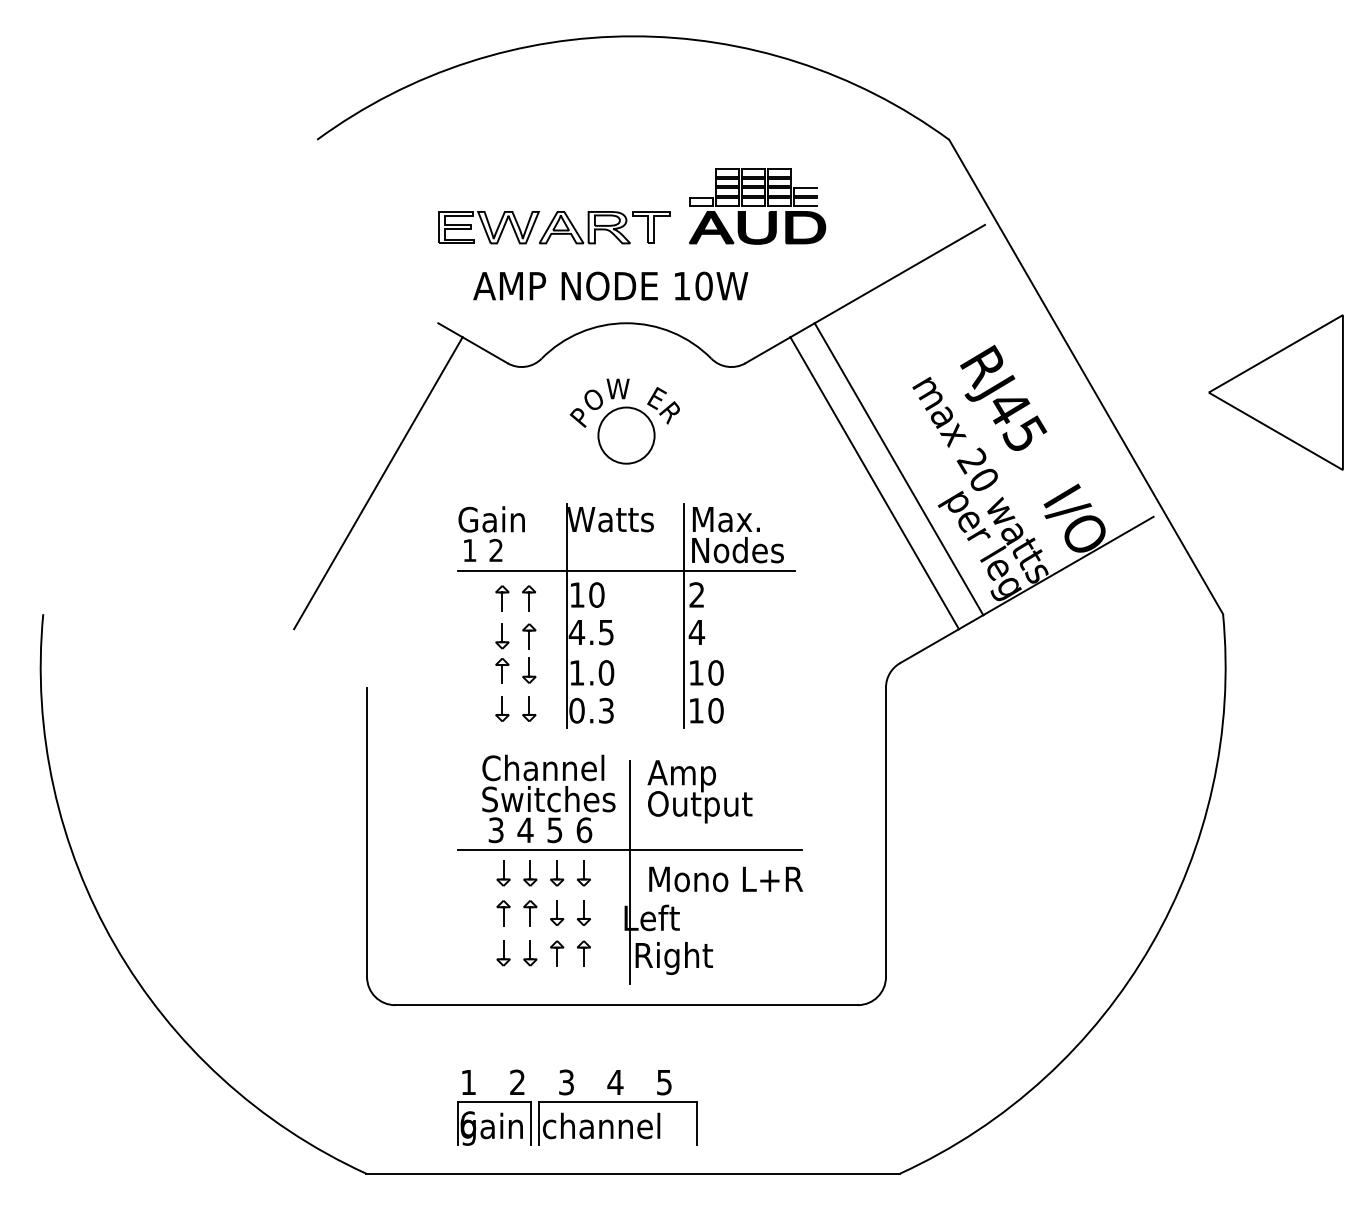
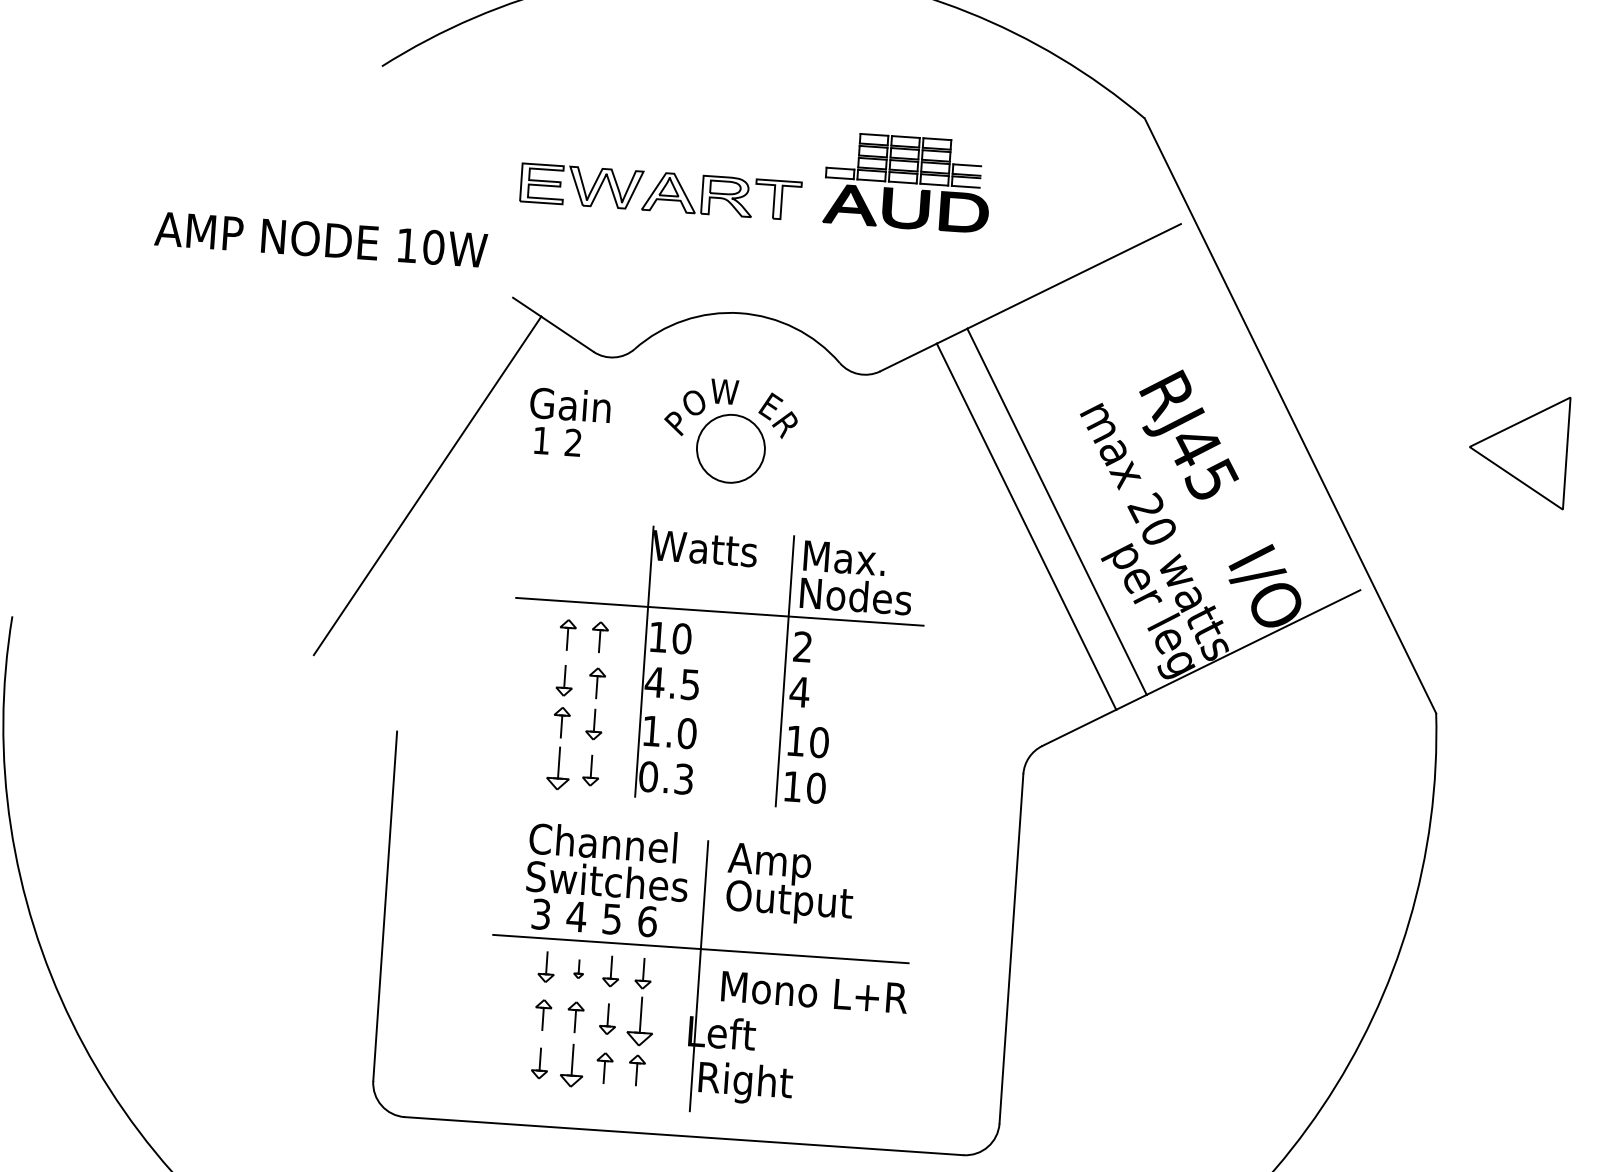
text: (610, 285) -> (320, 238), moved
part: (1275, 392) -> (1517, 450), size x0.6
text: (491, 533) -> (569, 421), moved
part: (502, 708) -> (558, 767), size x1.4
part: (530, 873) -> (579, 969), size x0.6
part: (583, 912) -> (639, 1020), size x1.6
part: (530, 953) -> (572, 1065), size x1.4

